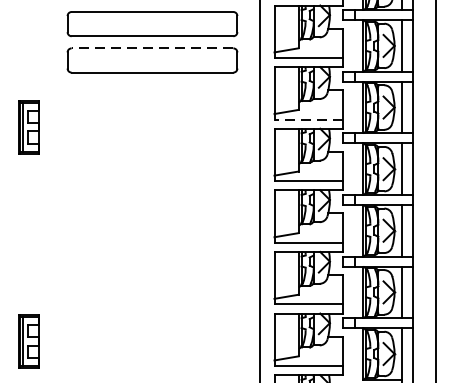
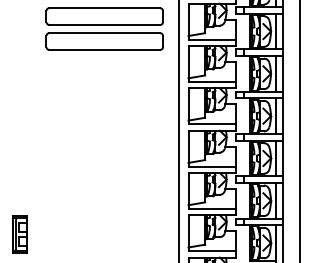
line: (152, 48) -> (104, 33), dashed -> solid
line: (309, 120) -> (212, 82), dashed -> solid
part: (28, 127) -> (19, 87), removed

